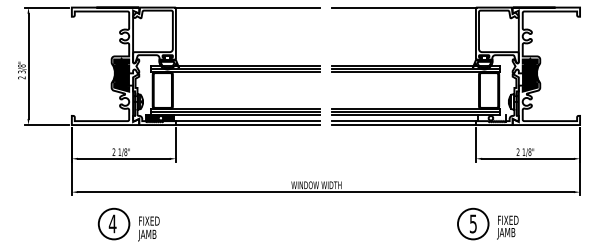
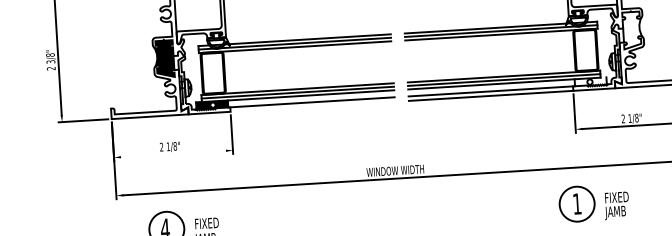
fill: (530, 74) -> (632, 29), removed
line: (247, 125) -> (312, 107), removed
line: (123, 158) -> (173, 153), removed
text: (472, 223) -> (576, 203), 5 -> 1

